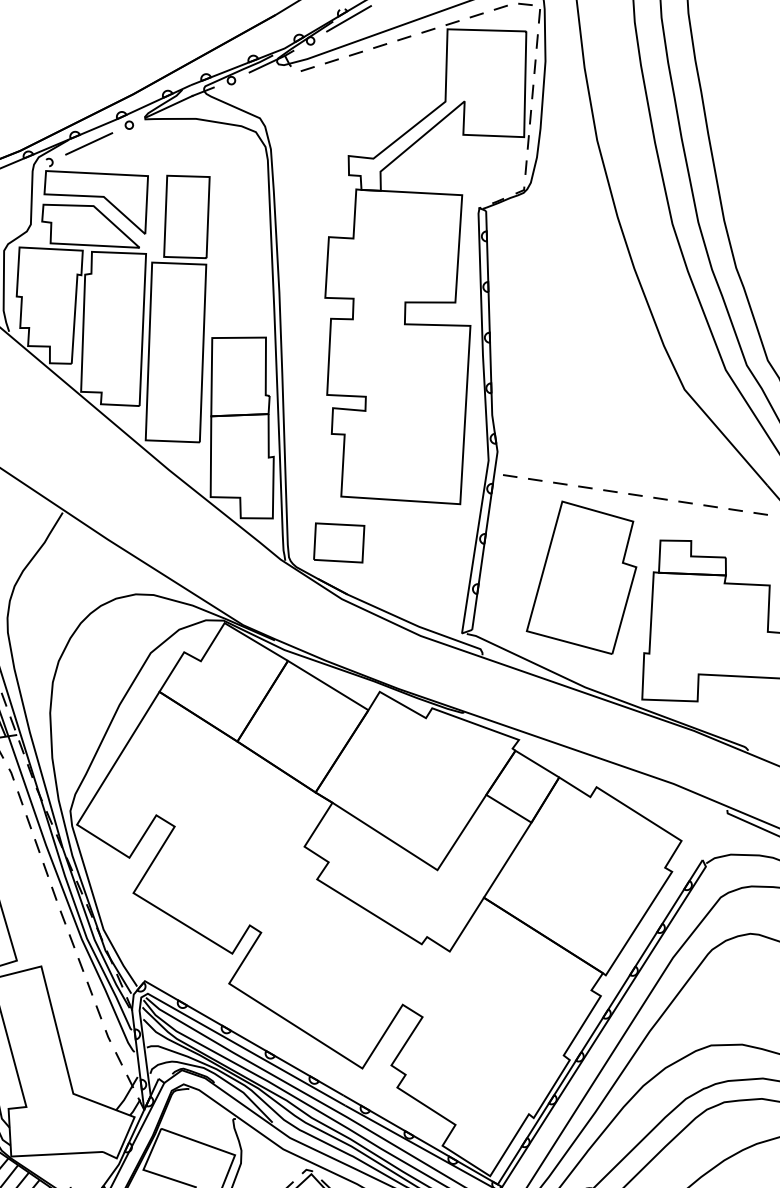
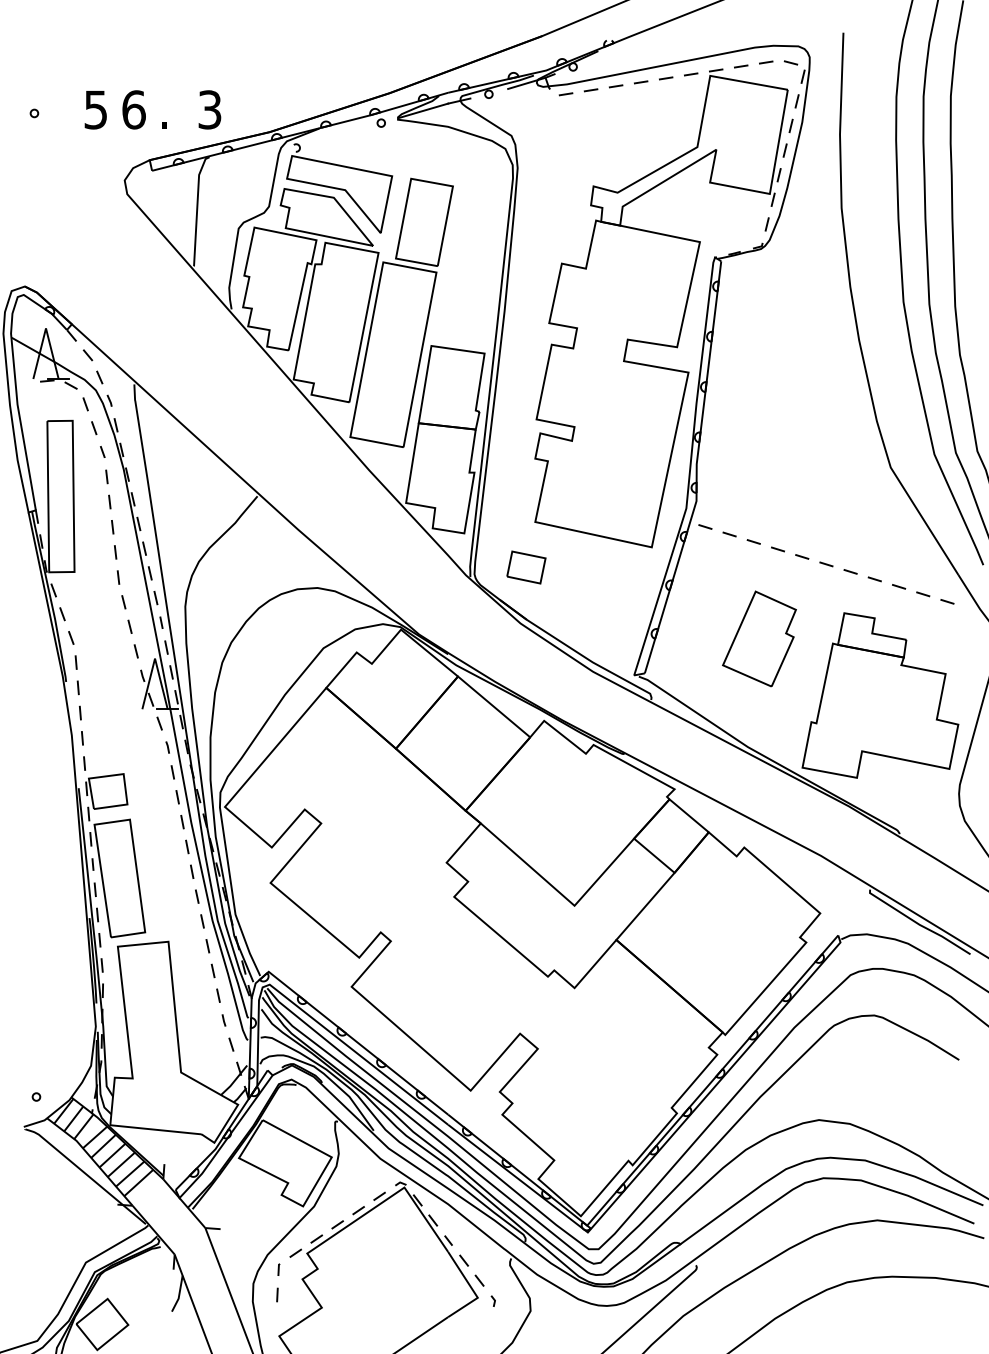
line: (349, 18) -> (614, 50), removed
line: (88, 143) -> (338, 135), removed
part: (339, 542) -> (526, 567), size x0.7
part: (580, 578) -> (759, 638), size x0.6

